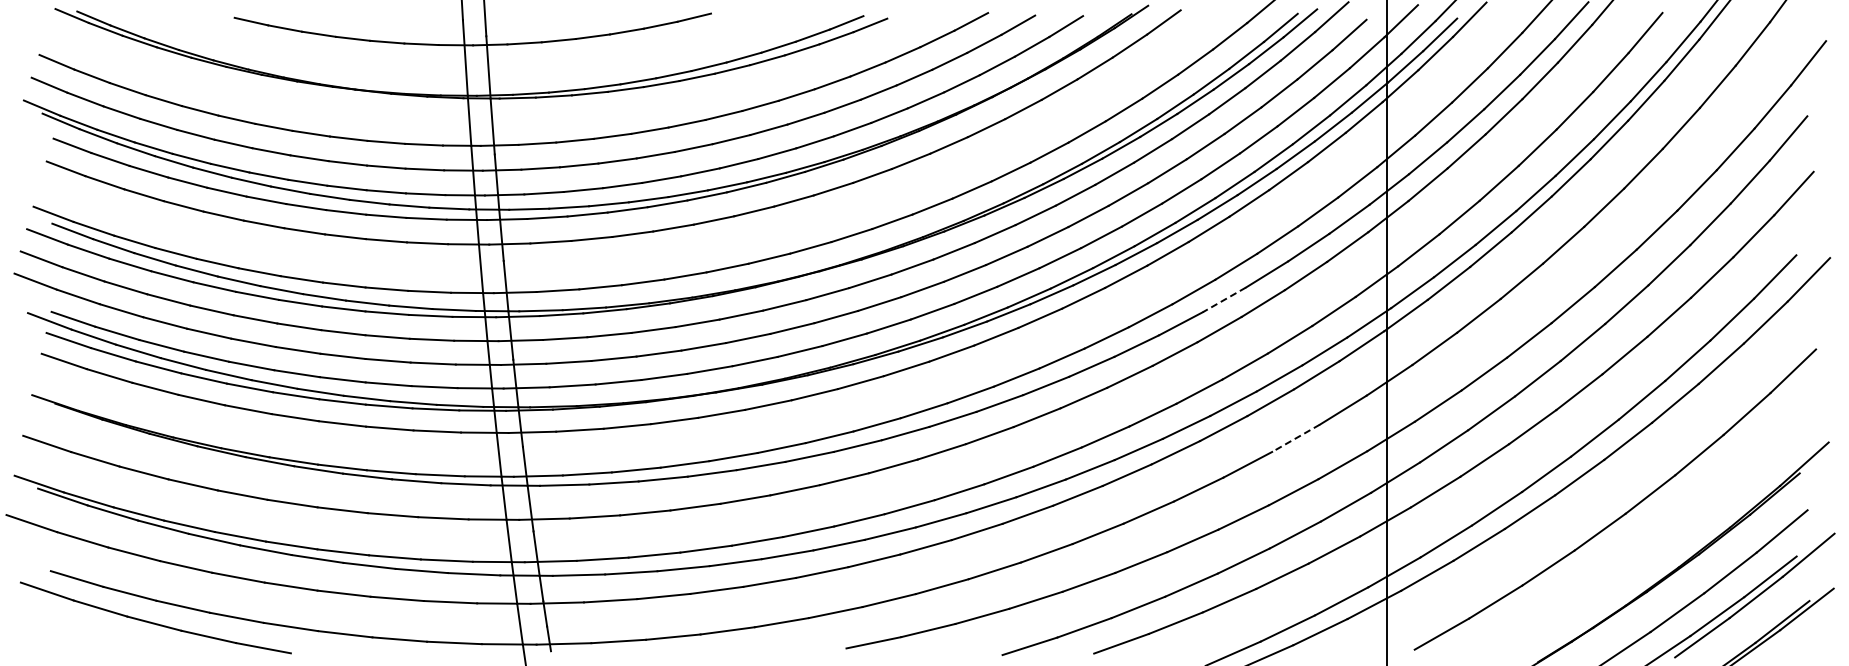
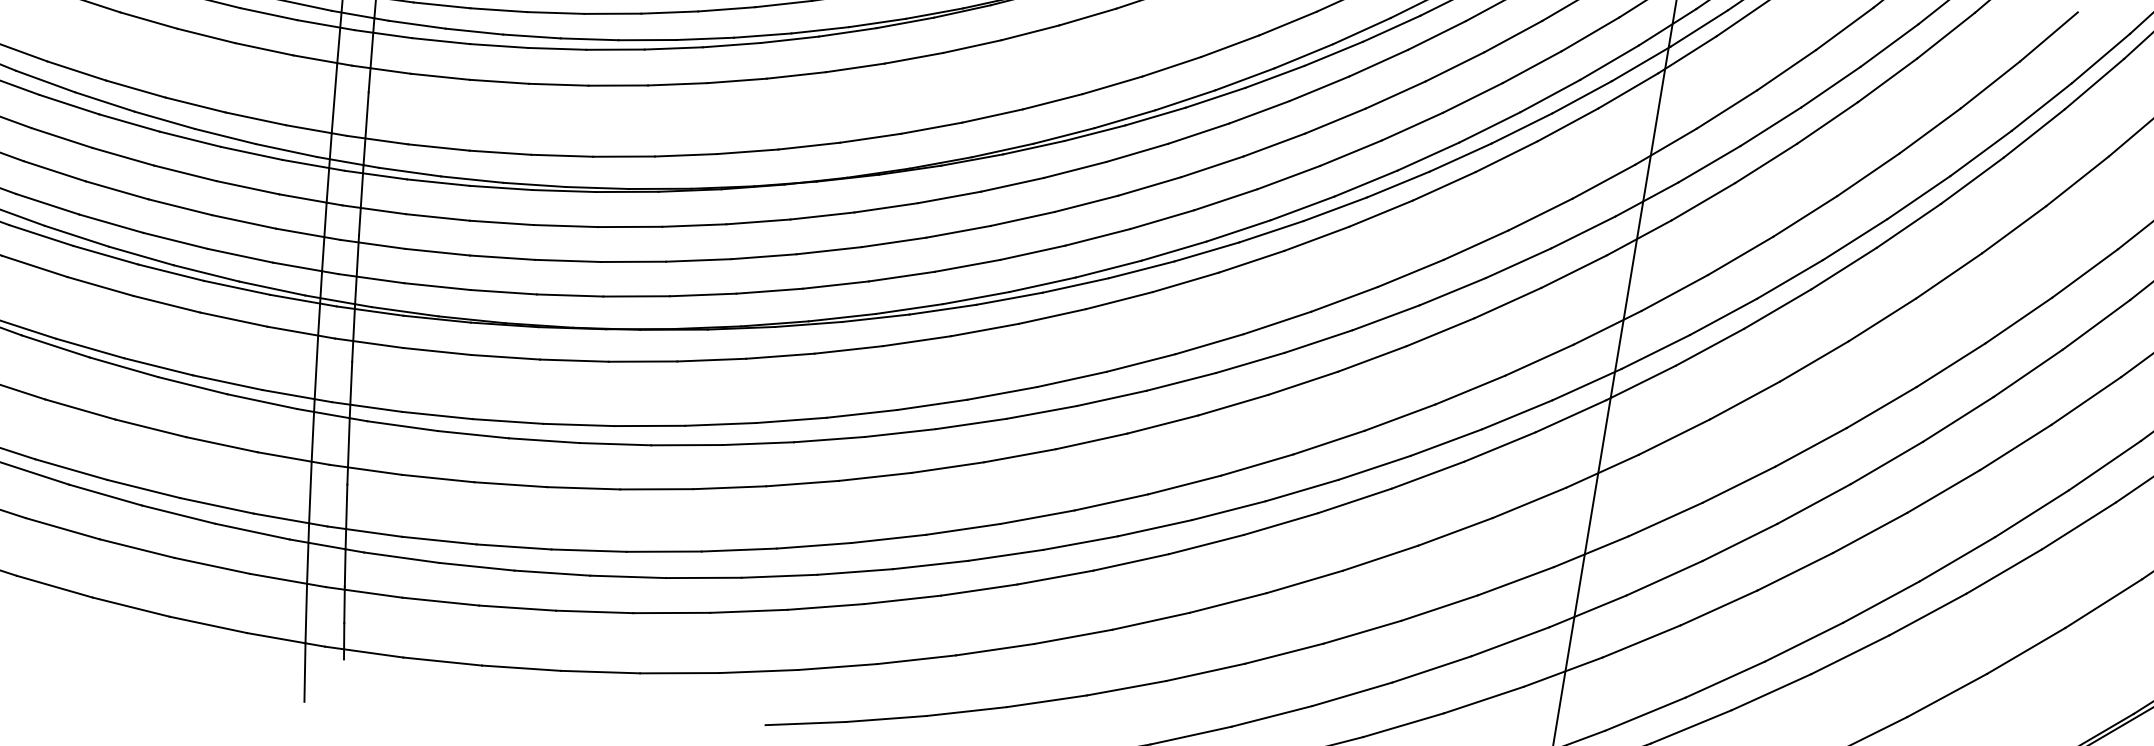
line: (1224, 299) -> (1386, 317), dashed -> solid
line: (1296, 438) -> (1456, 532), dashed -> solid

